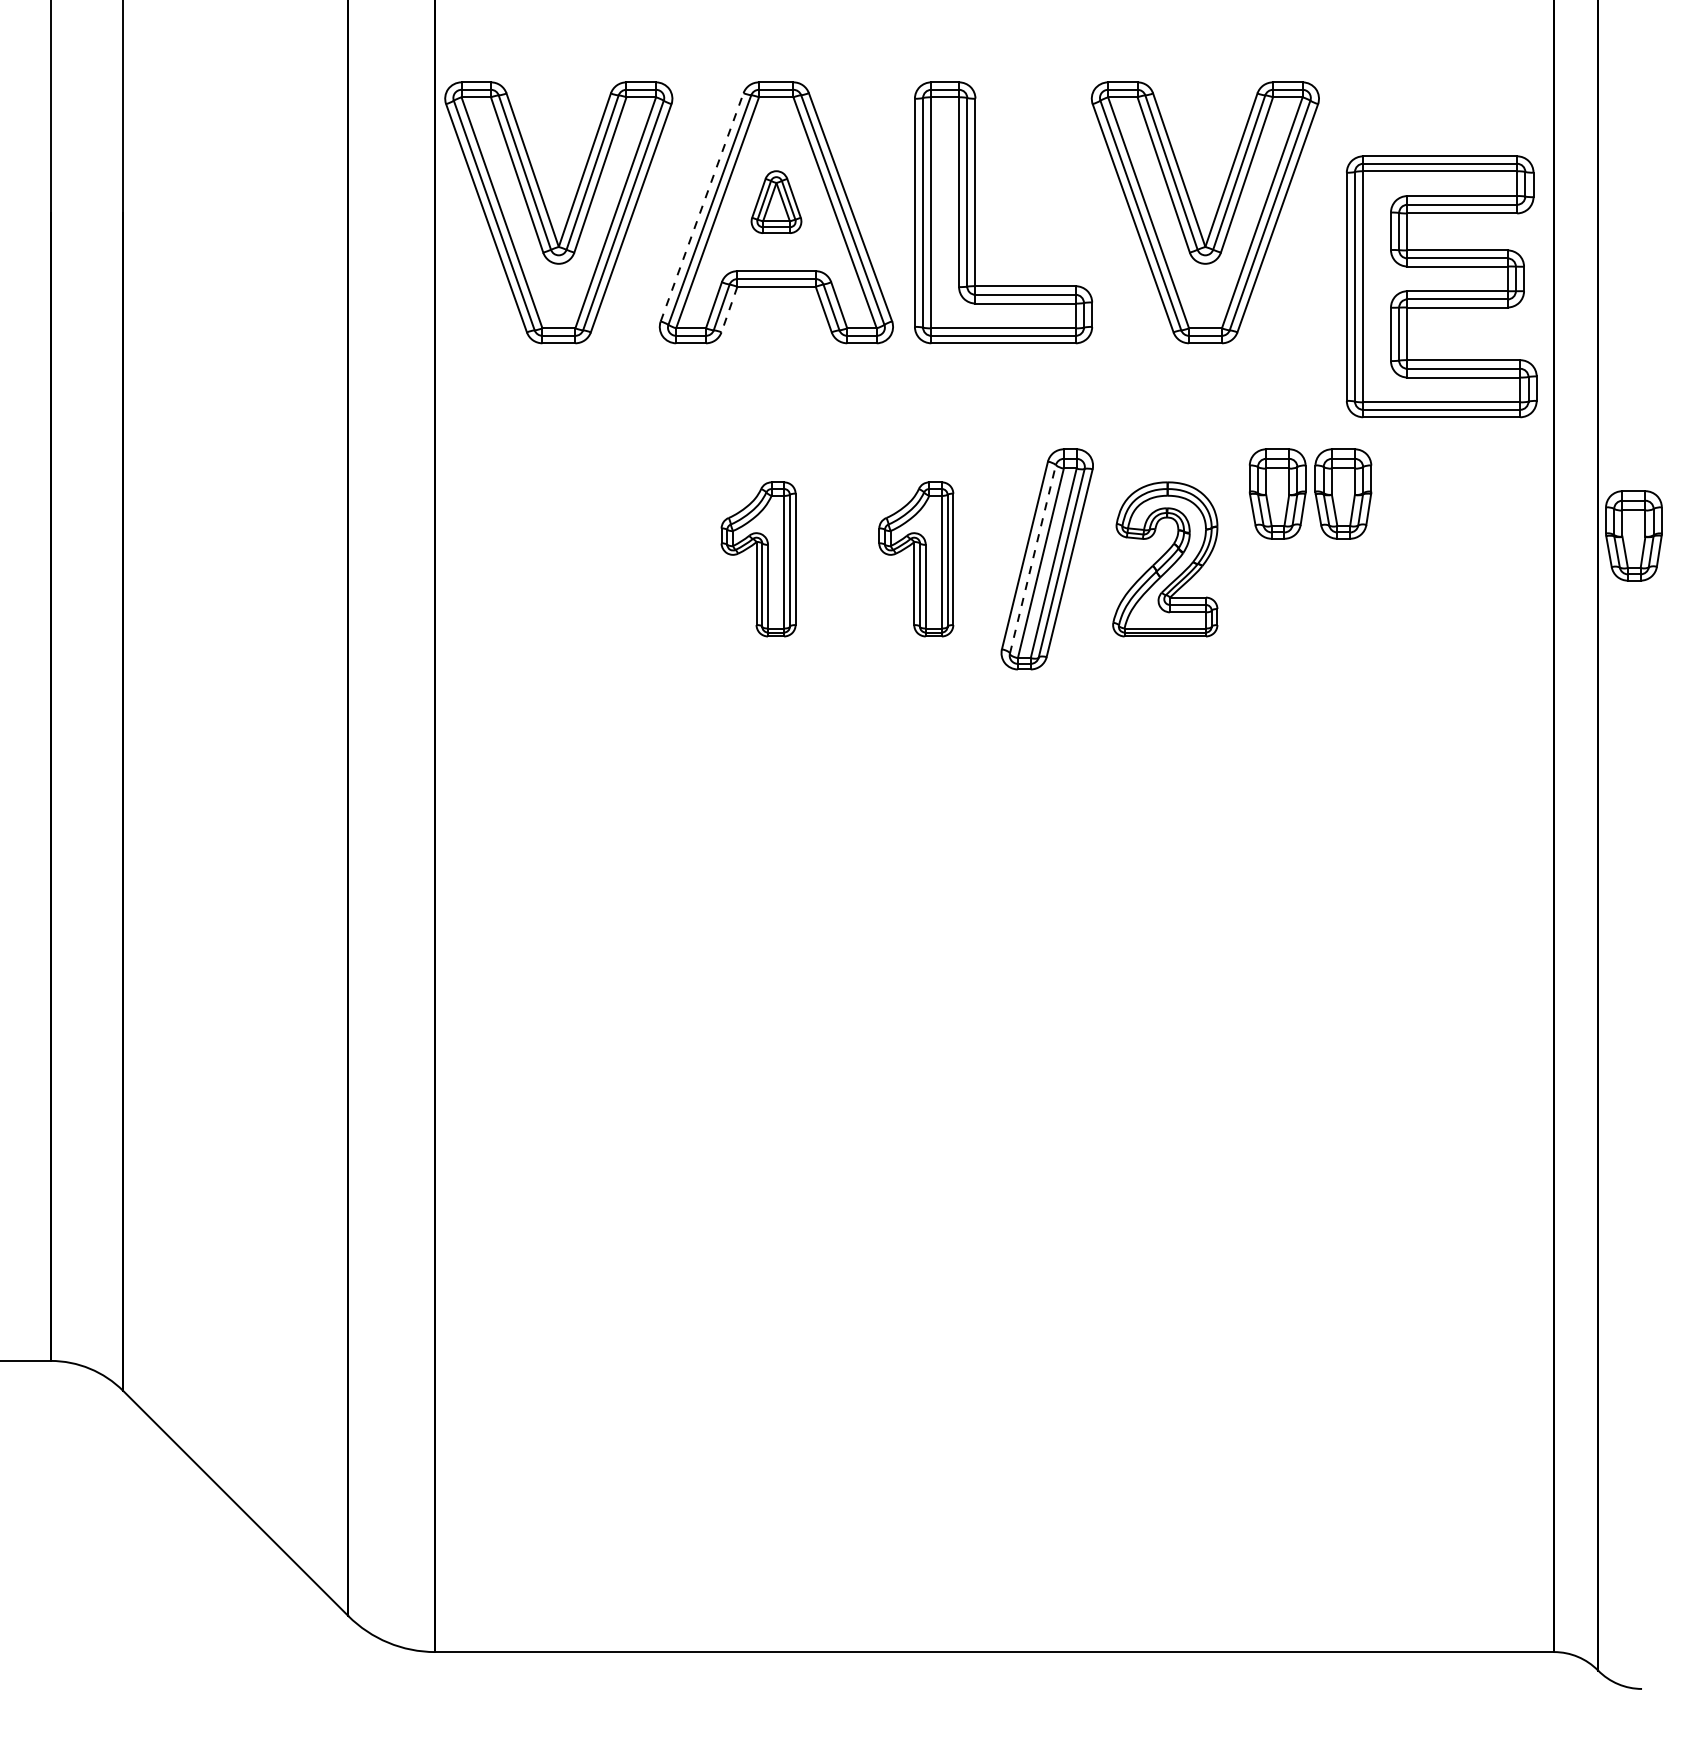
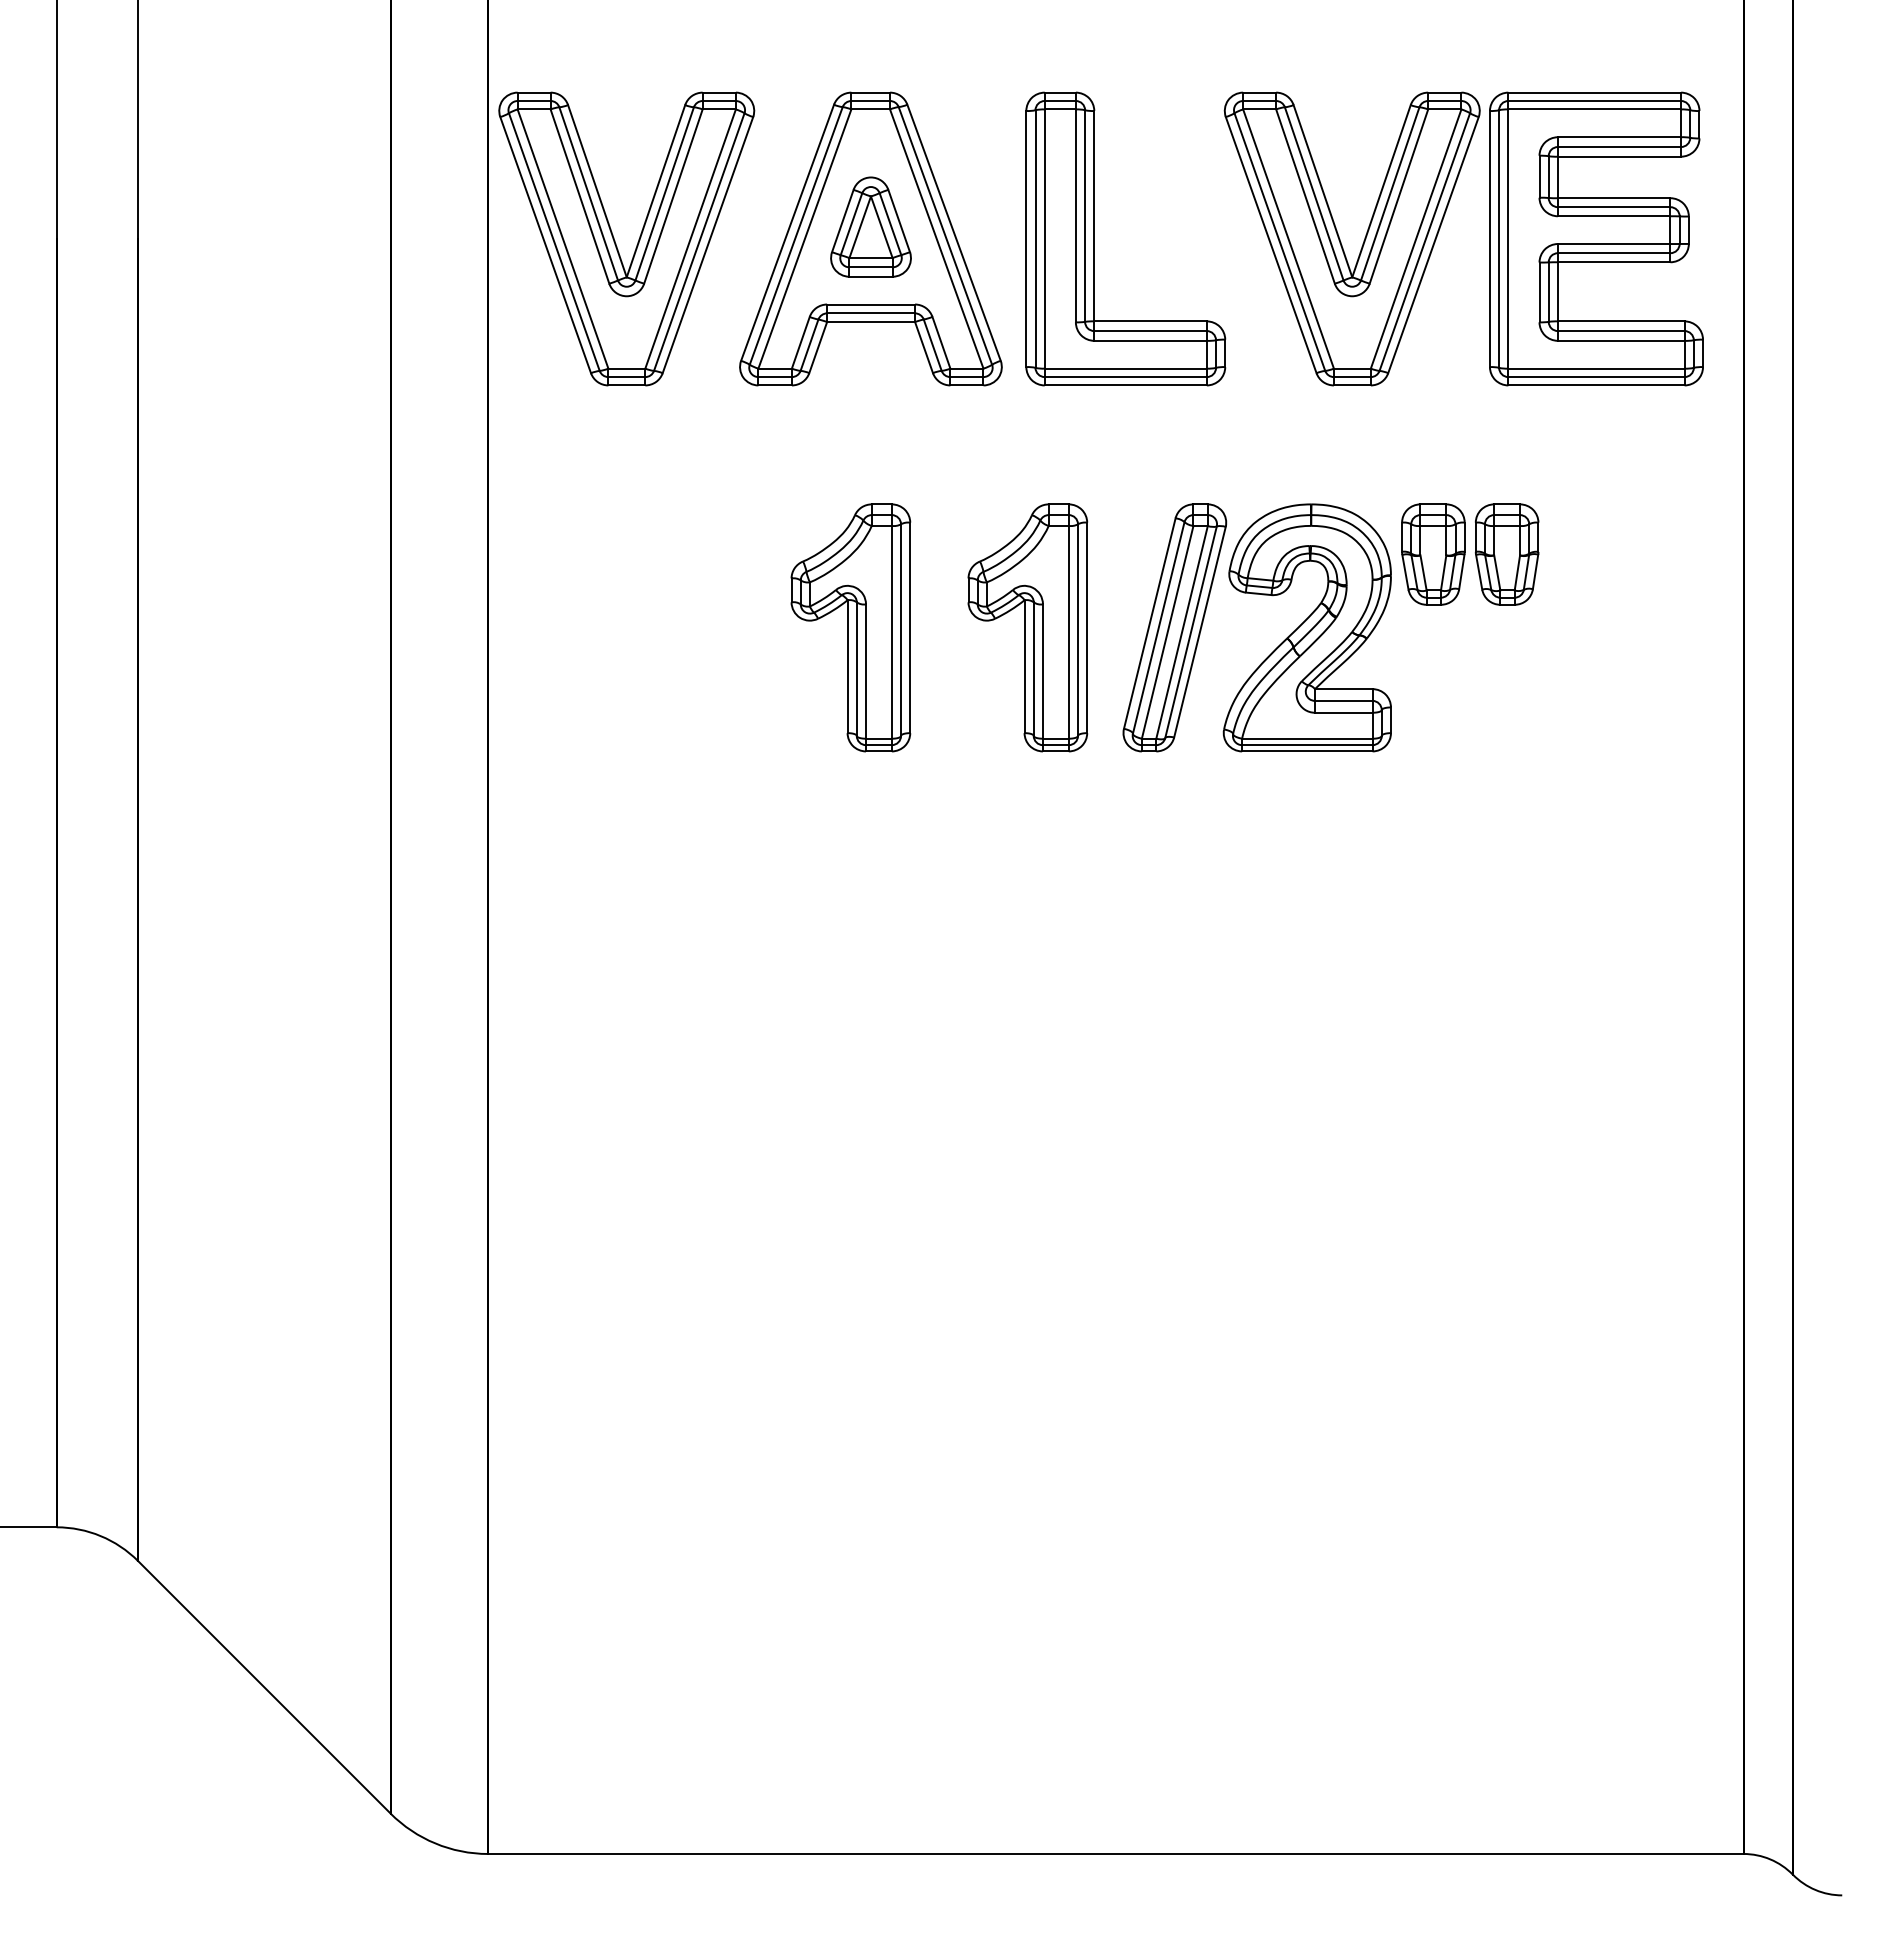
part: (776, 201) -> (870, 226), size x1.43
line: (702, 207) -> (787, 232), dashed -> solid
part: (1441, 286) -> (1596, 238), moved
line: (729, 310) -> (818, 348), dashed -> solid
part: (1633, 535) -> (1832, 601), removed
part: (758, 559) -> (850, 627), size x1.43
part: (915, 559) -> (1027, 627), size x1.43
line: (1032, 559) -> (1158, 627), dashed -> solid
part: (1164, 559) -> (1306, 627), size x1.43

